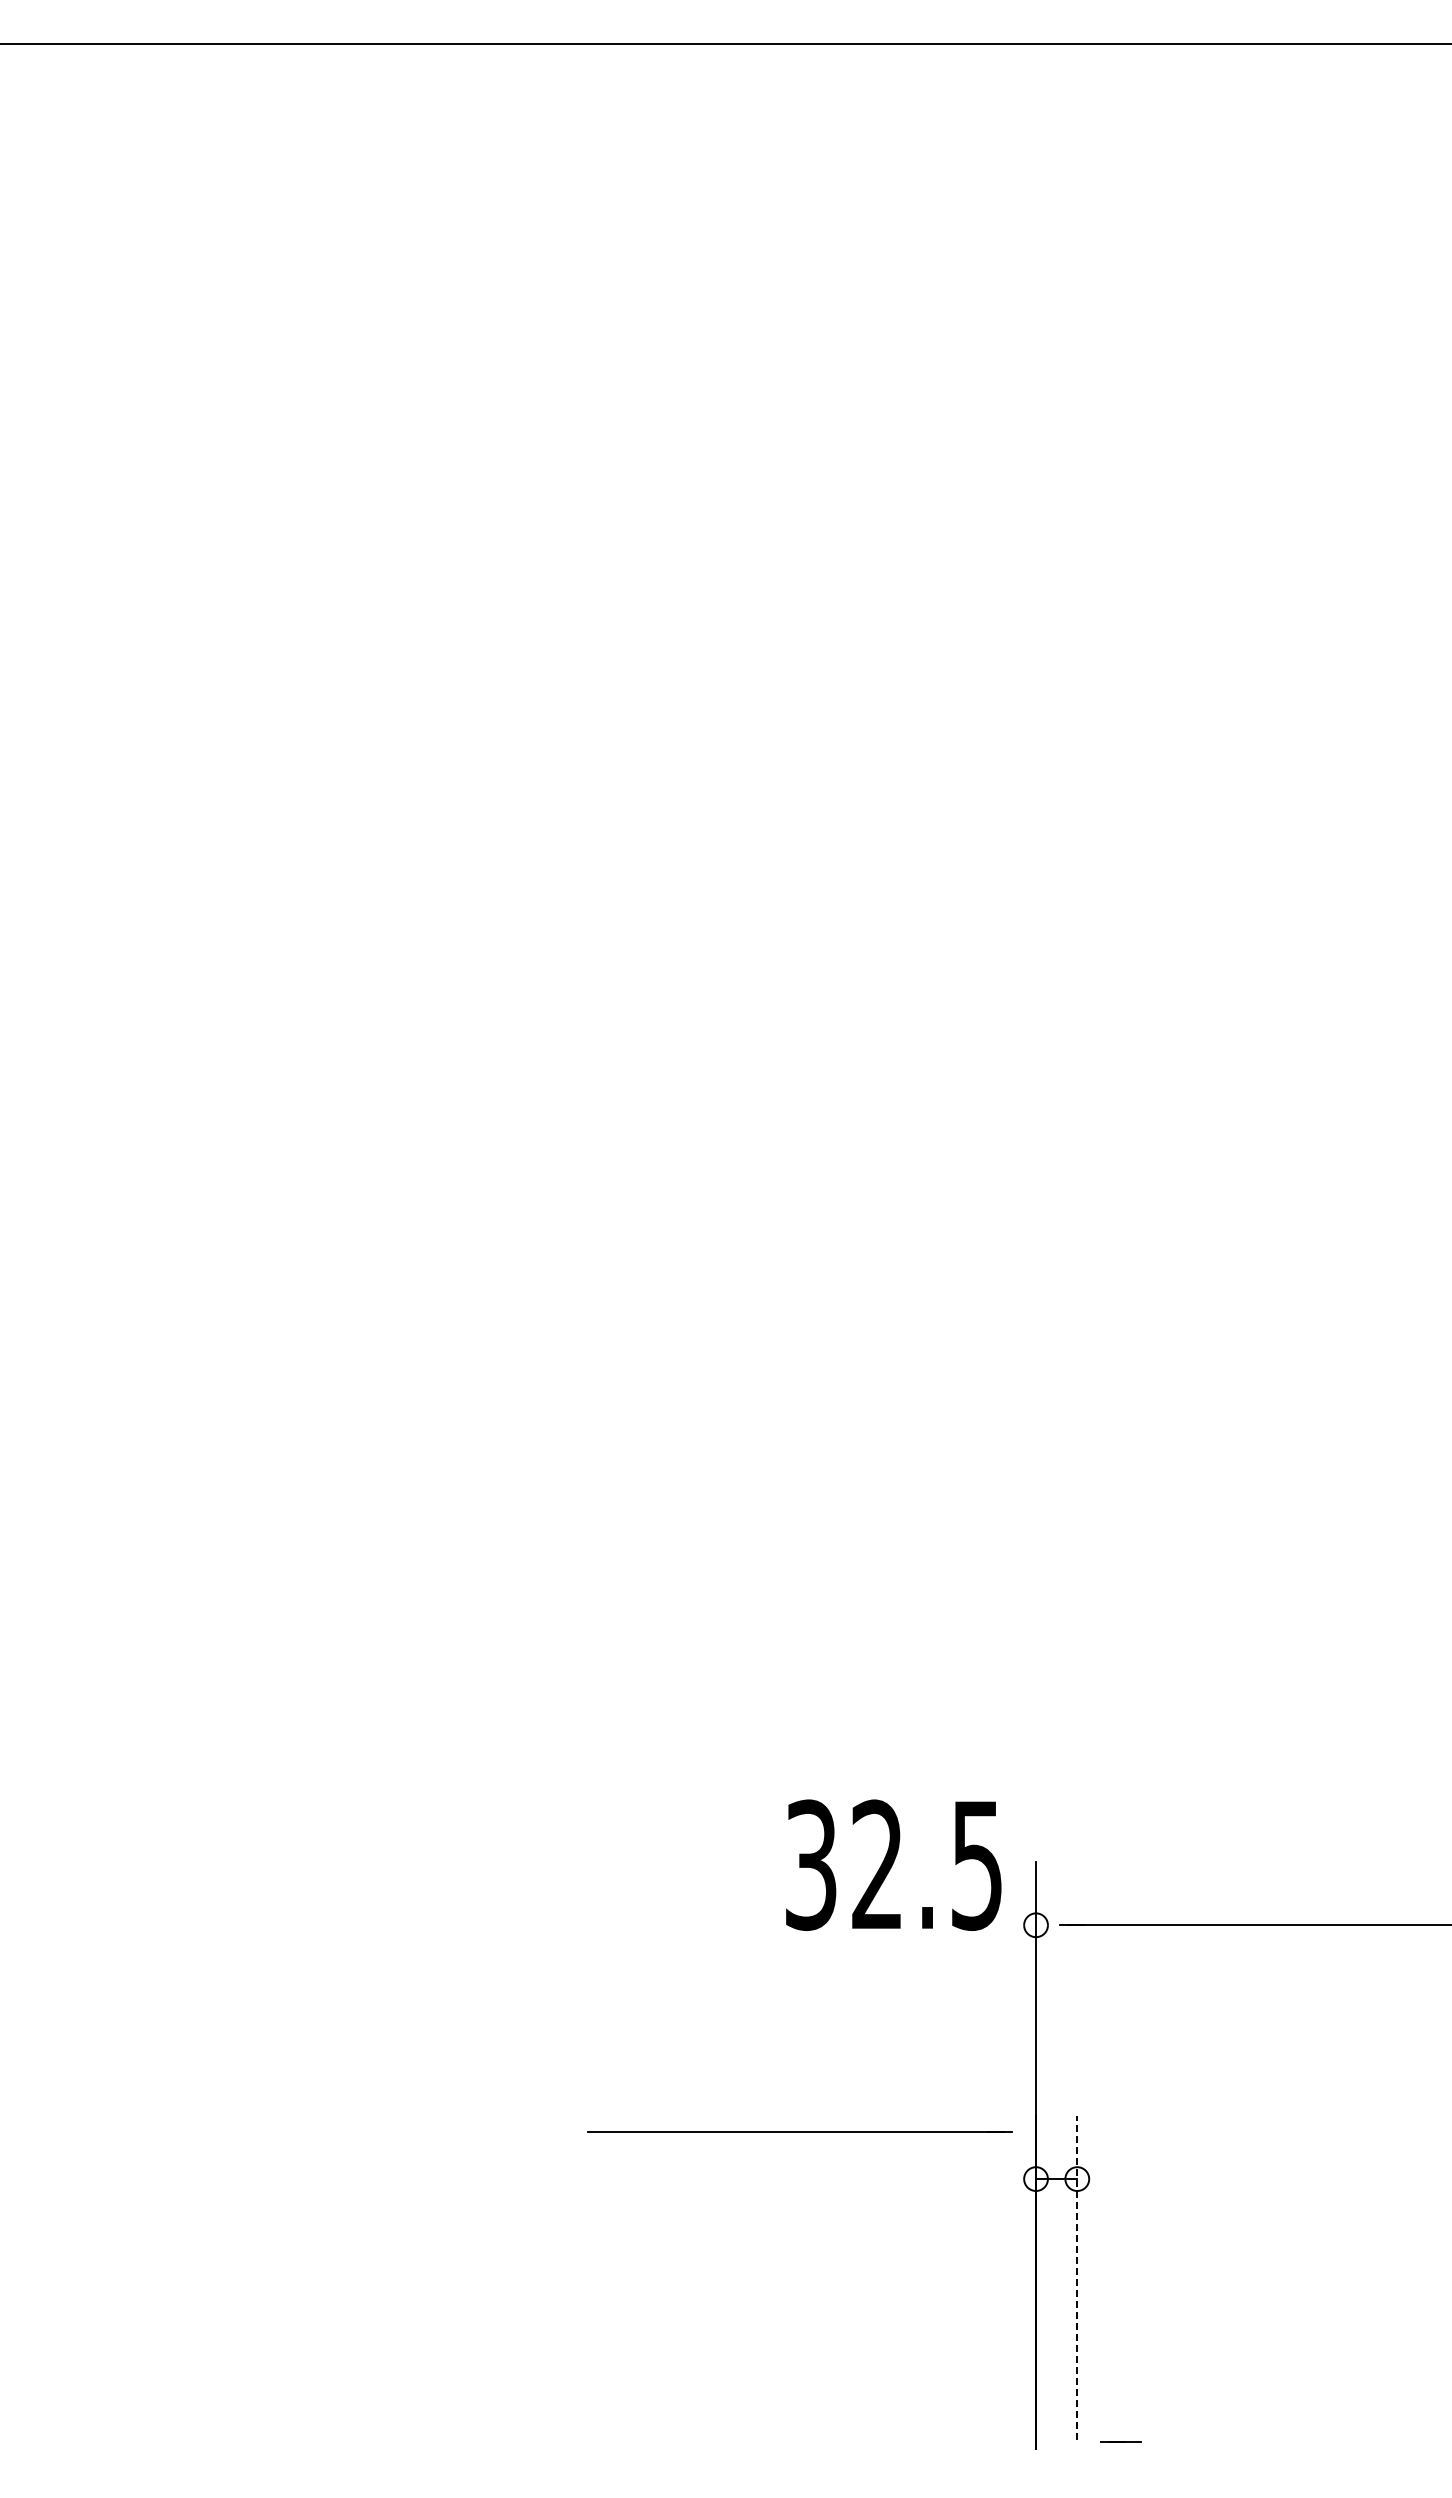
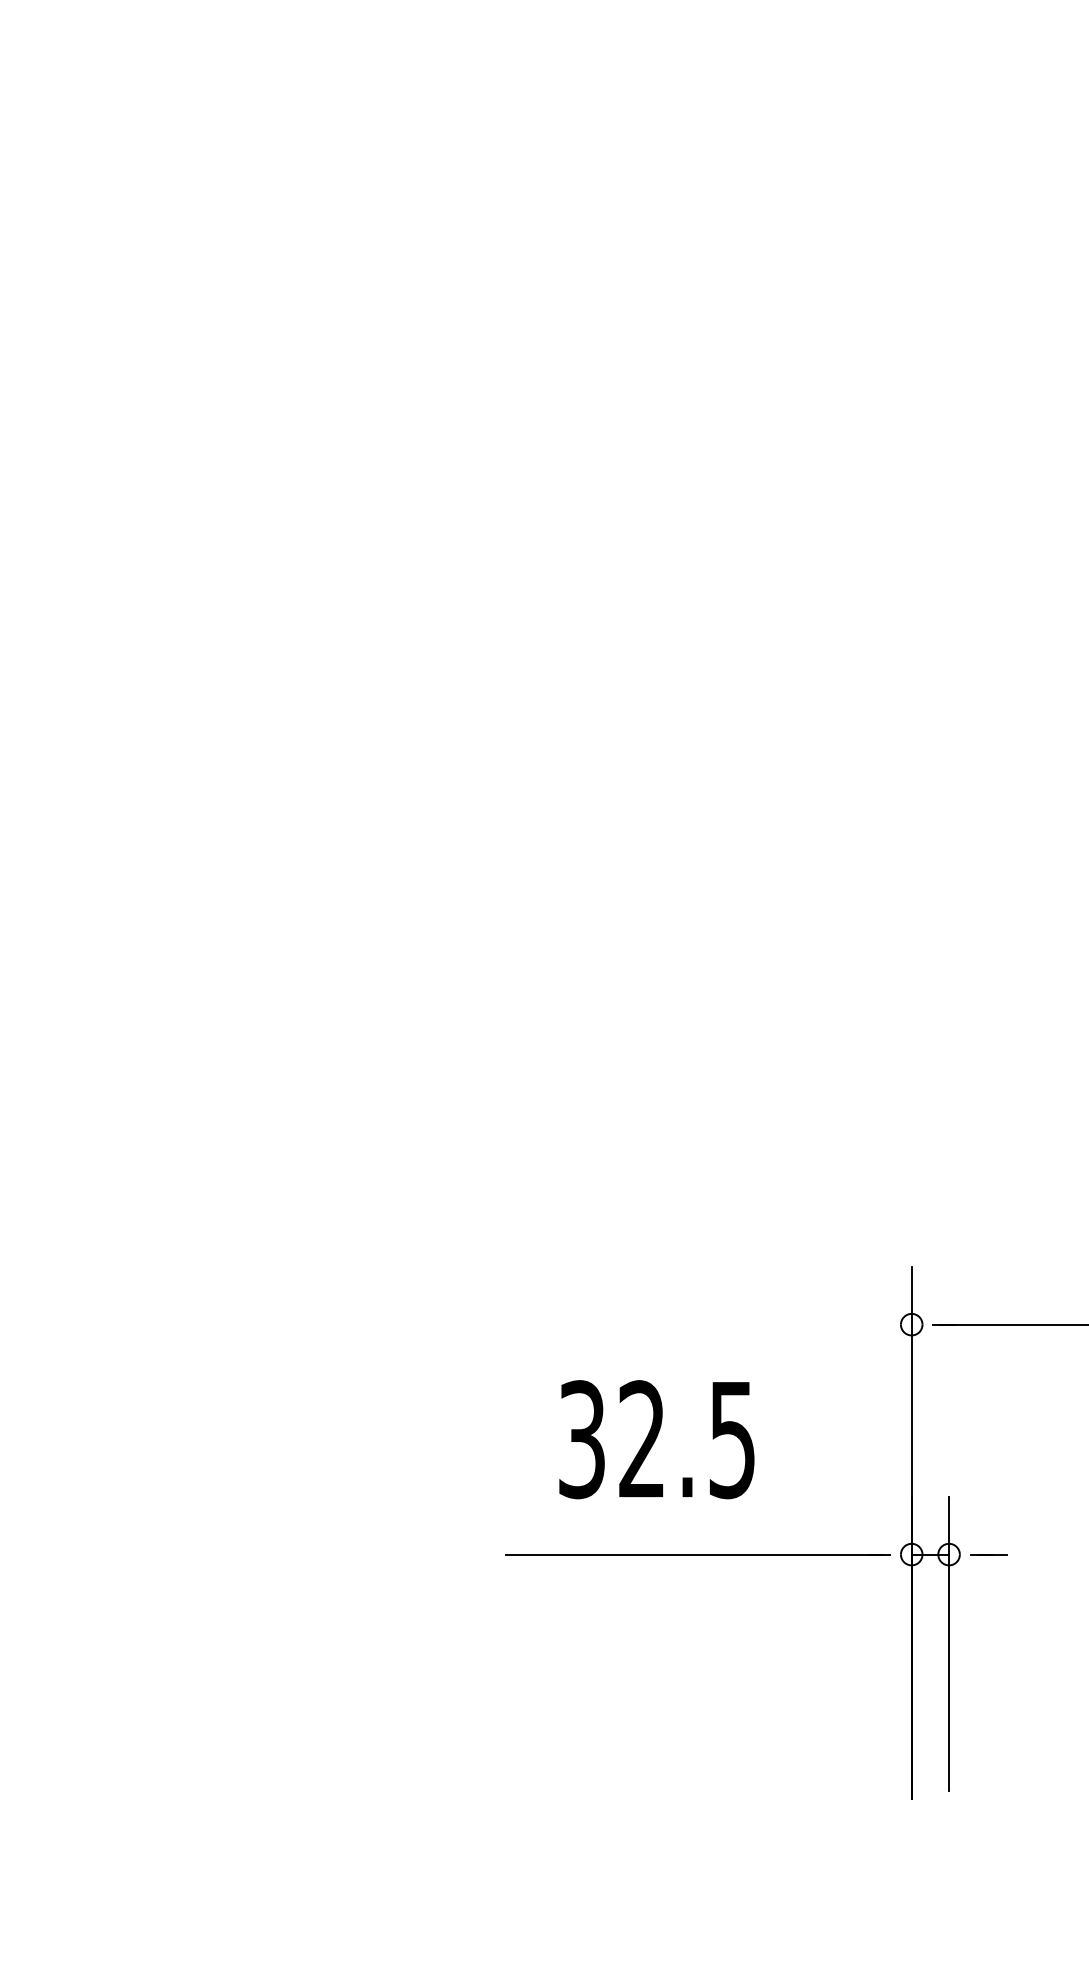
text: (893, 1864) -> (656, 1439), moved
line: (799, 2131) -> (697, 1554), moved
line: (1077, 2277) -> (949, 1643), dashed -> solid
line: (1120, 2441) -> (988, 1554), moved

